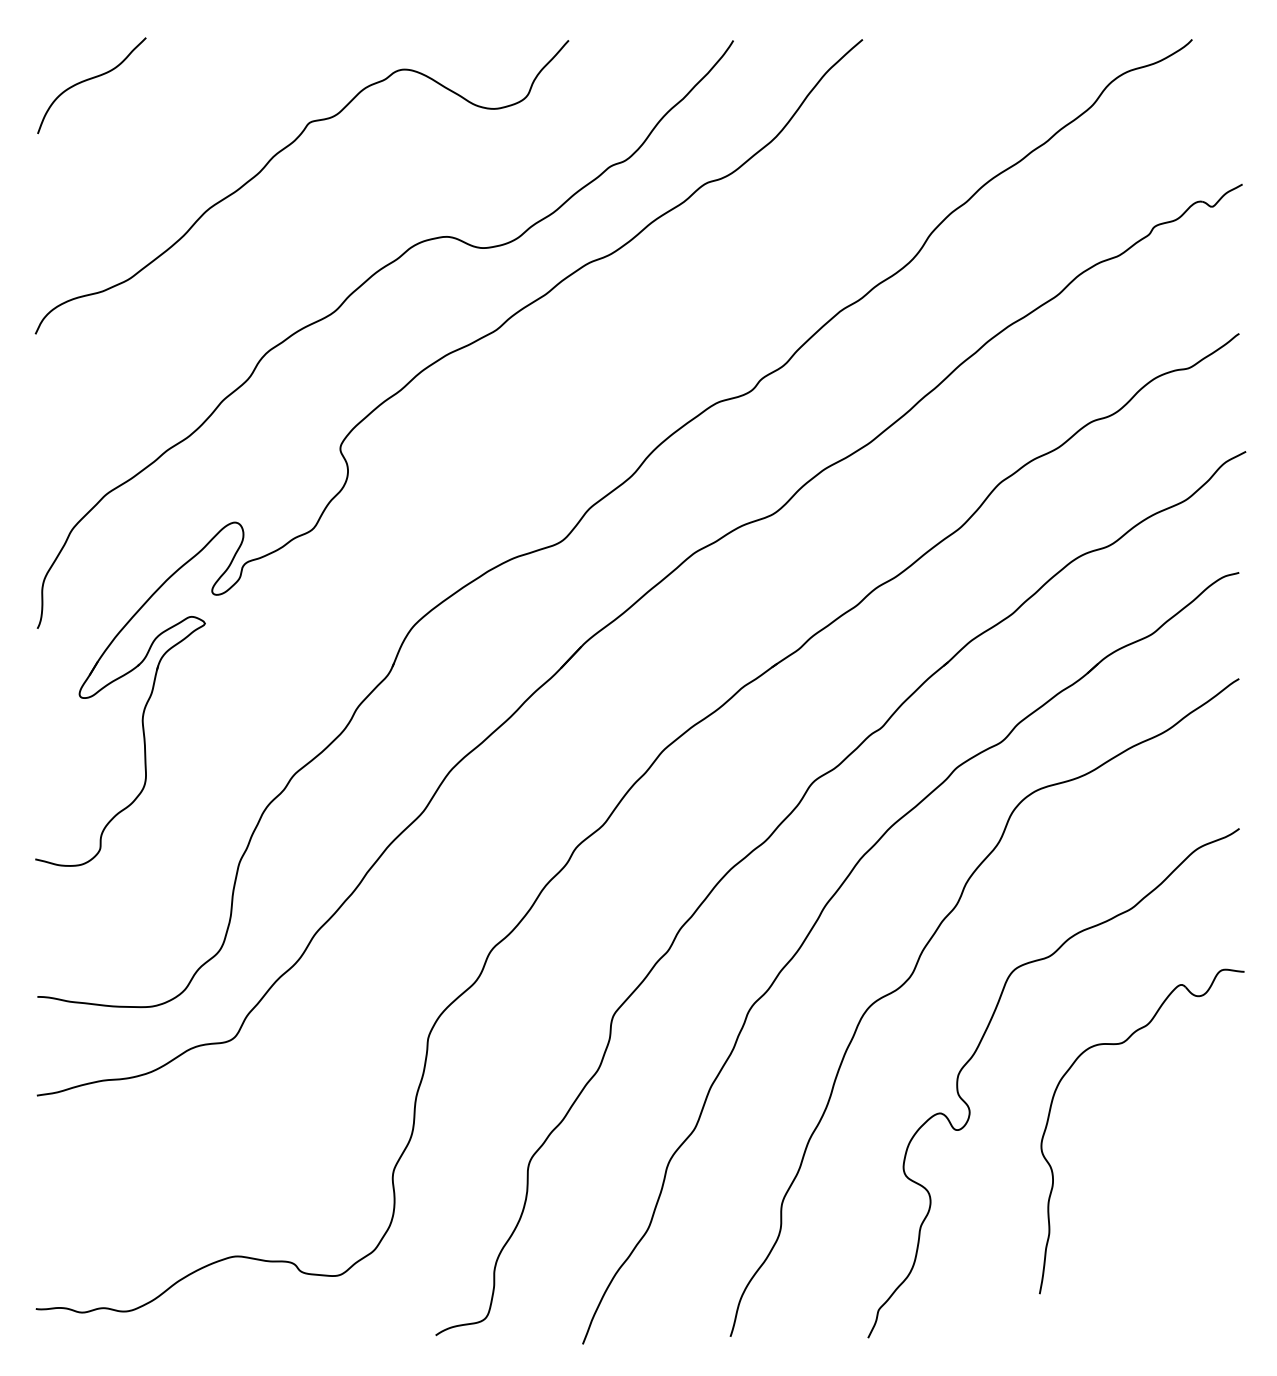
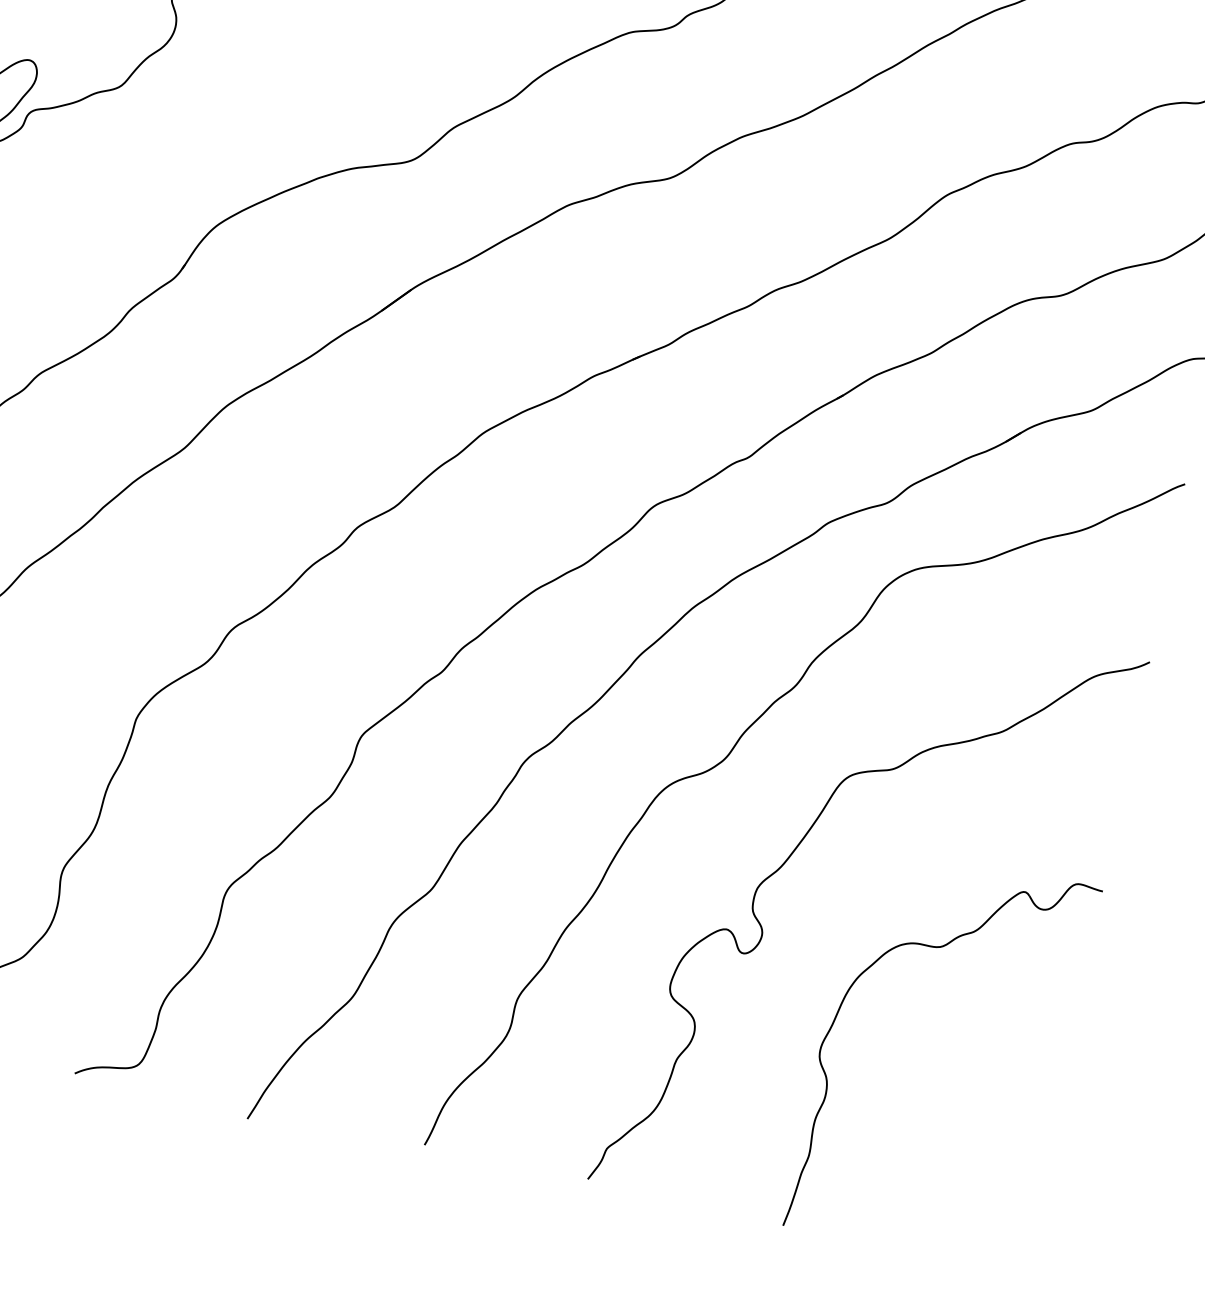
part: (1121, 1044) -> (939, 948), moved

